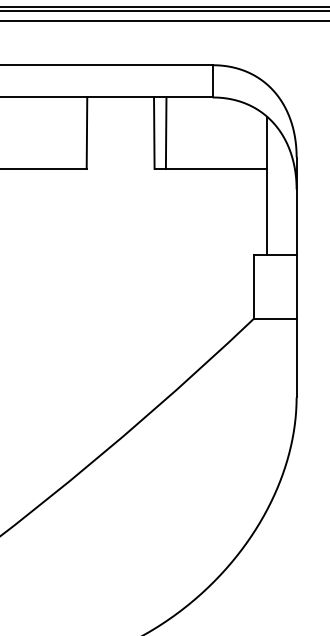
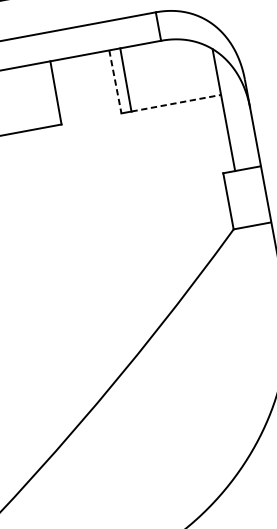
line: (154, 133) -> (115, 82), solid -> dashed
line: (216, 168) -> (176, 102), solid -> dashed

